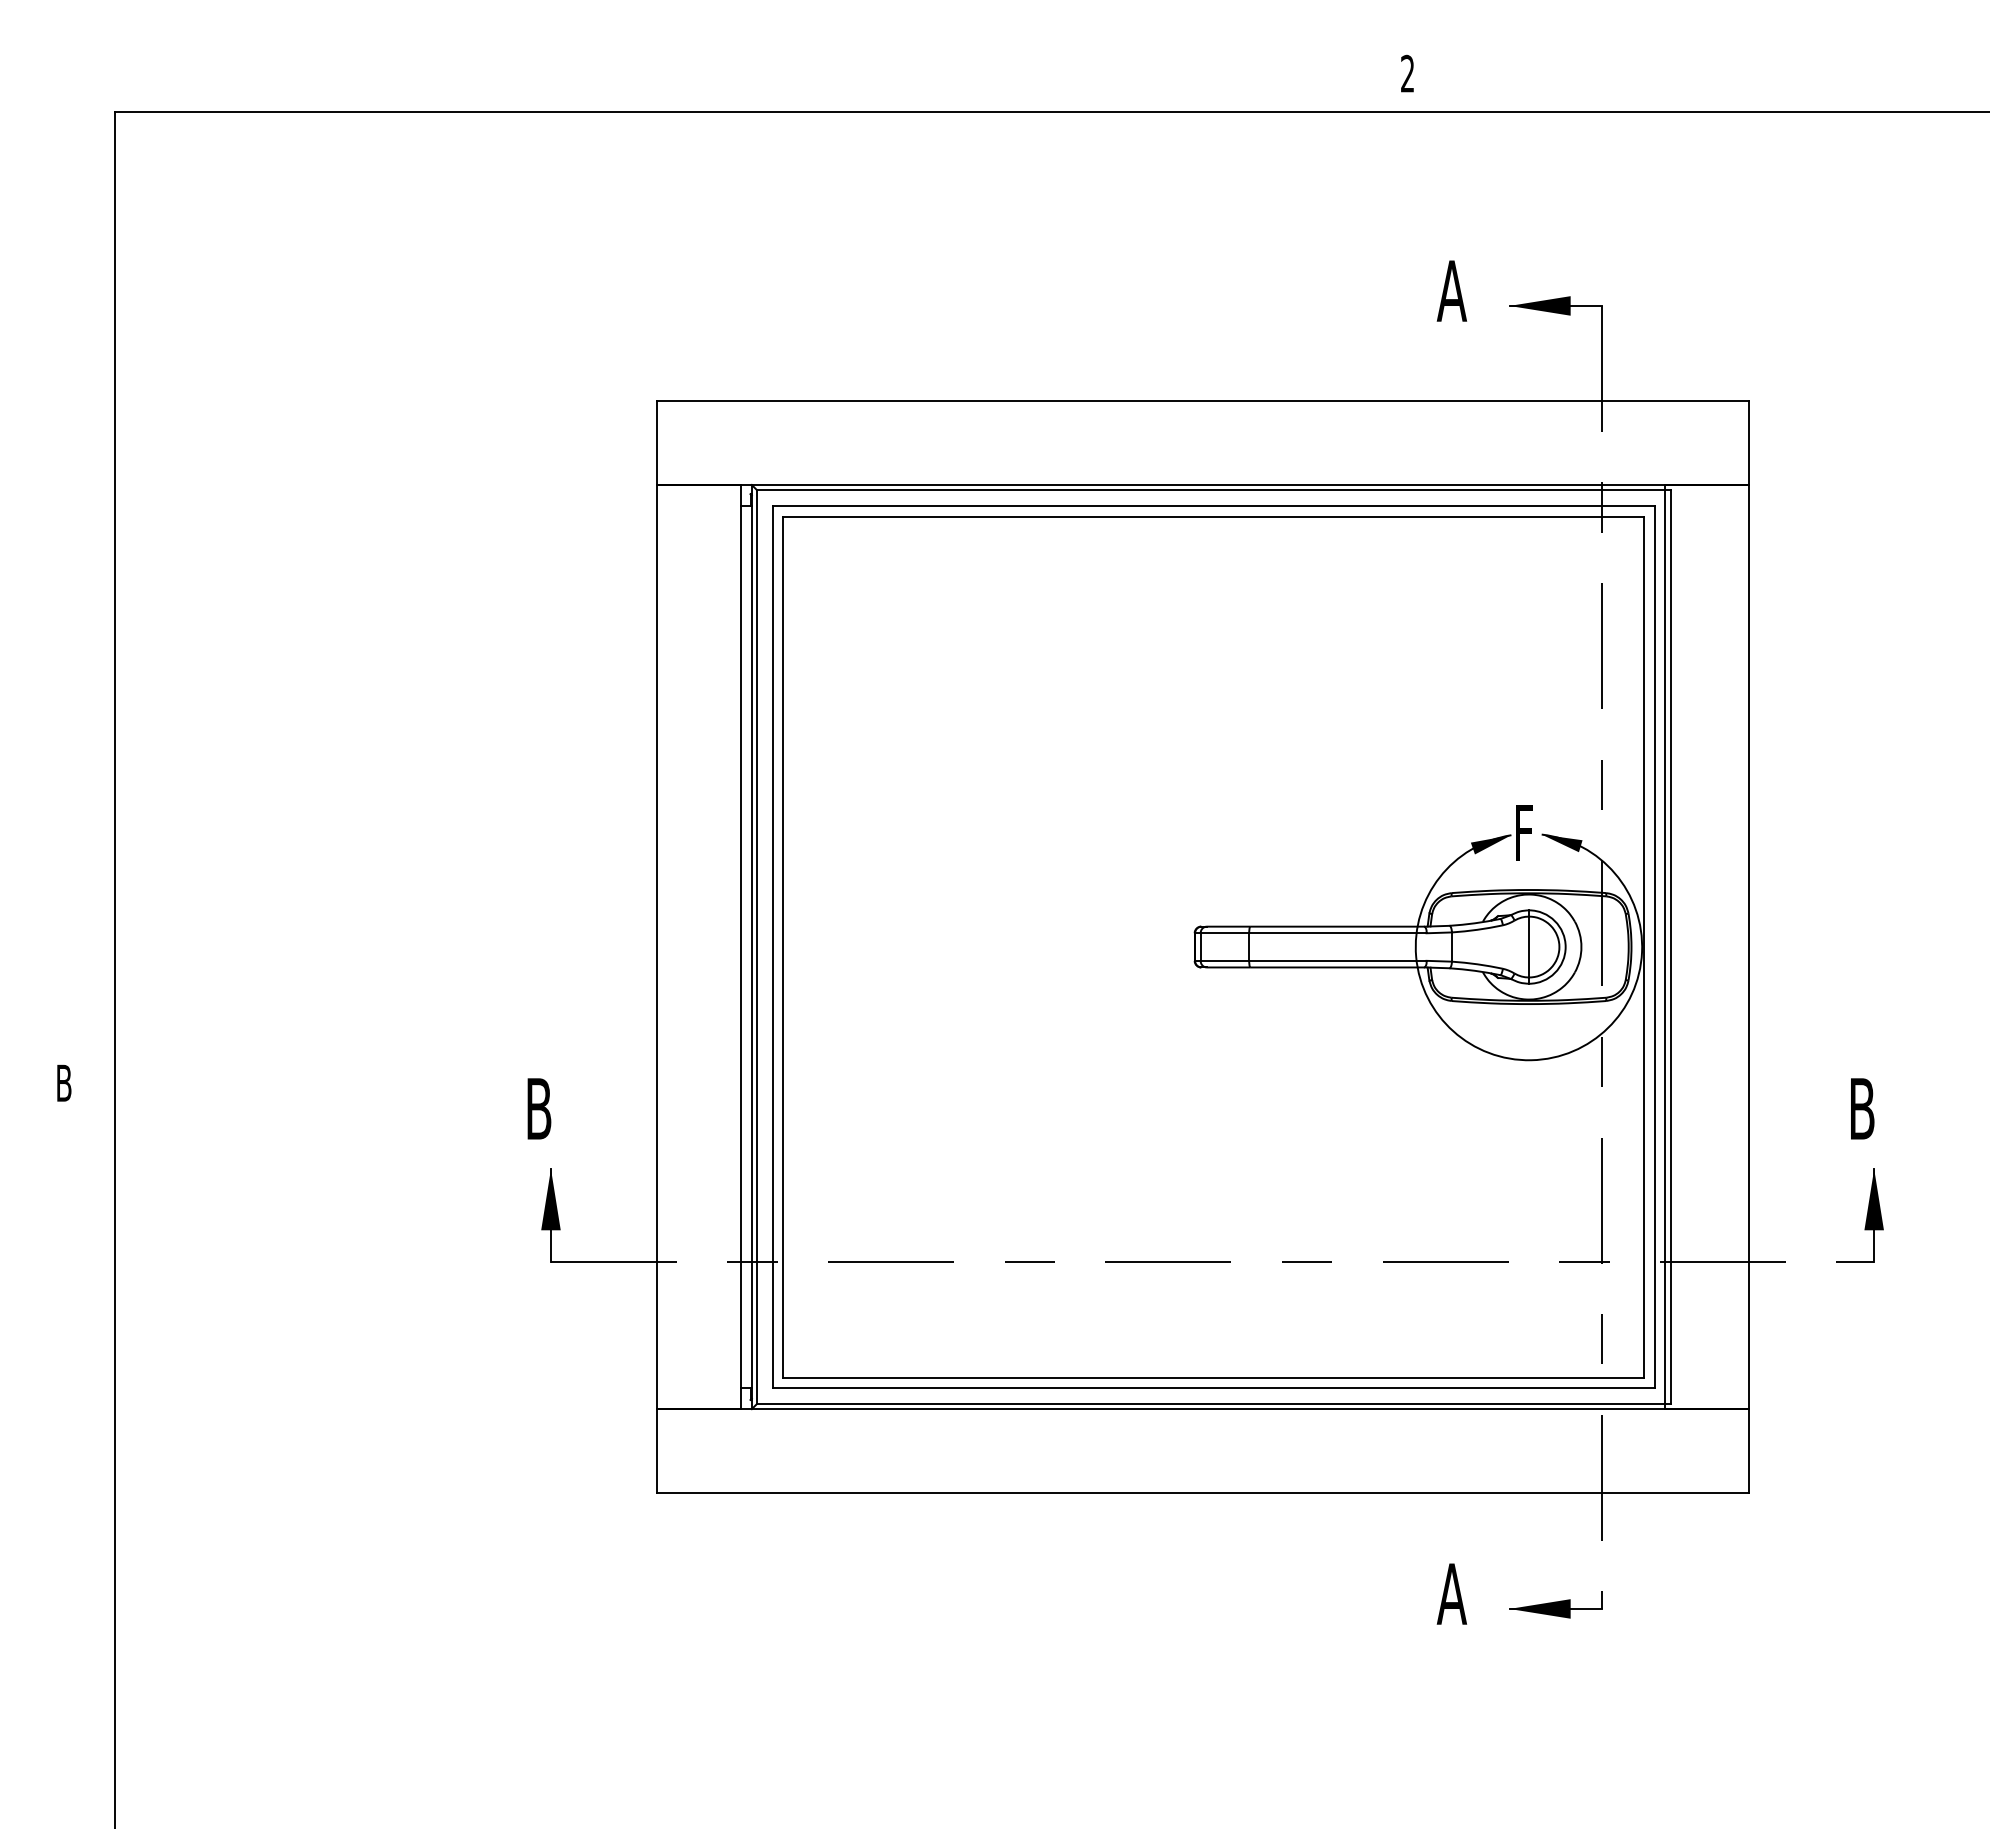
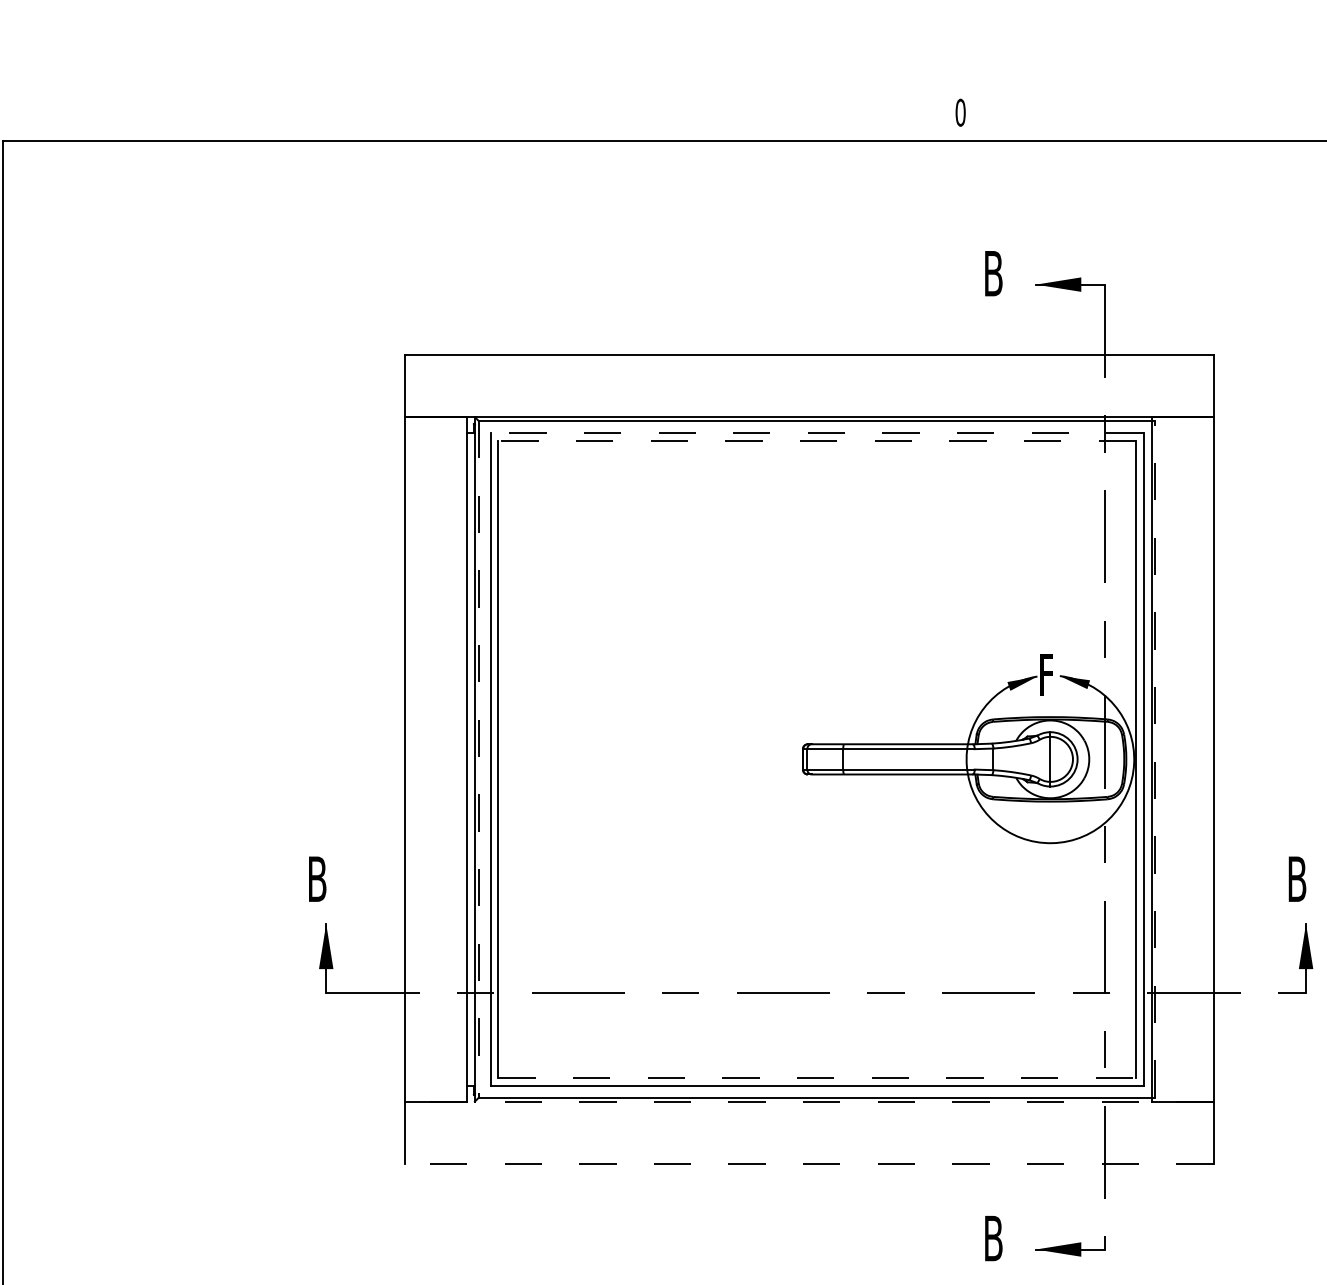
text: (1407, 73) -> (960, 112), 2 -> 0
text: (1451, 290) -> (993, 273), A -> B
line: (1213, 506) -> (816, 433), solid -> dashed
line: (1213, 516) -> (816, 440), solid -> dashed
line: (757, 947) -> (479, 759), solid -> dashed
line: (1670, 947) -> (1155, 759), solid -> dashed
line: (1213, 1377) -> (816, 1078), solid -> dashed
line: (1202, 1409) -> (808, 1101), solid -> dashed
line: (1202, 1493) -> (808, 1164), solid -> dashed
text: (1451, 1593) -> (993, 1238), A -> B

